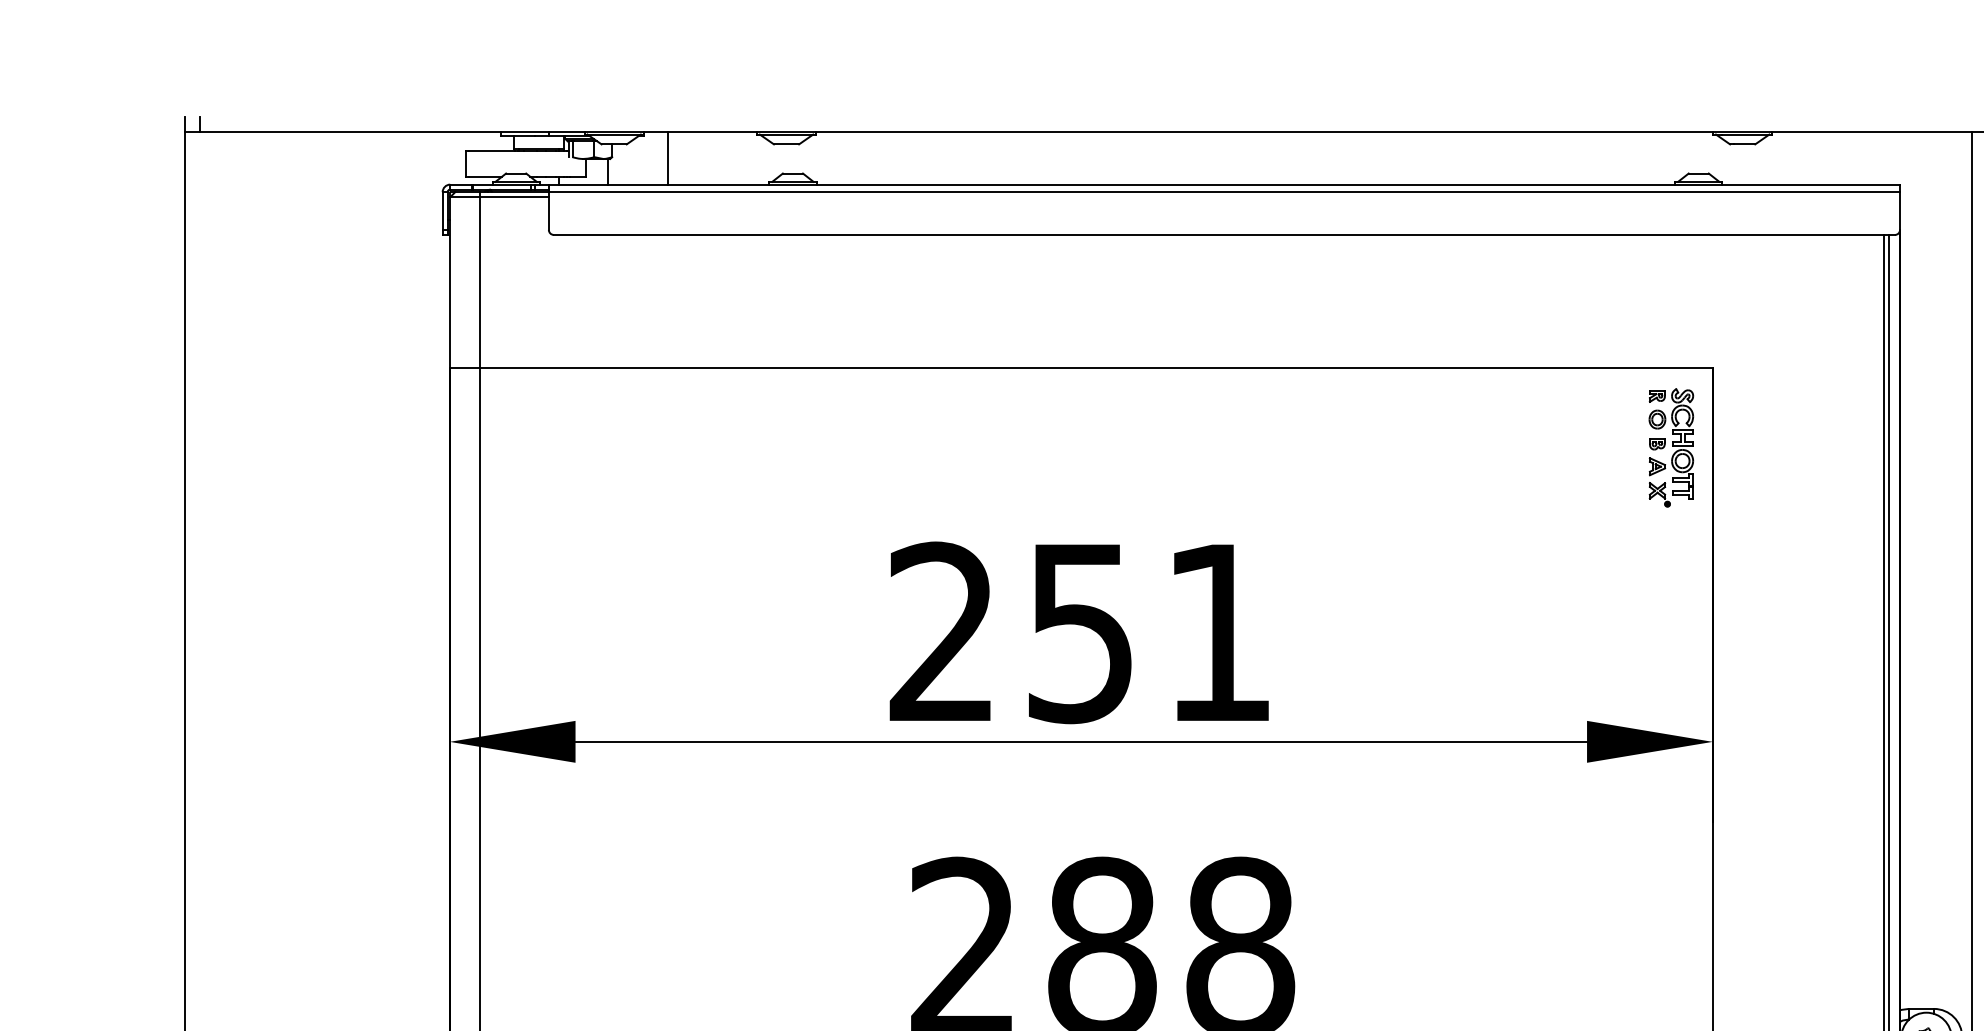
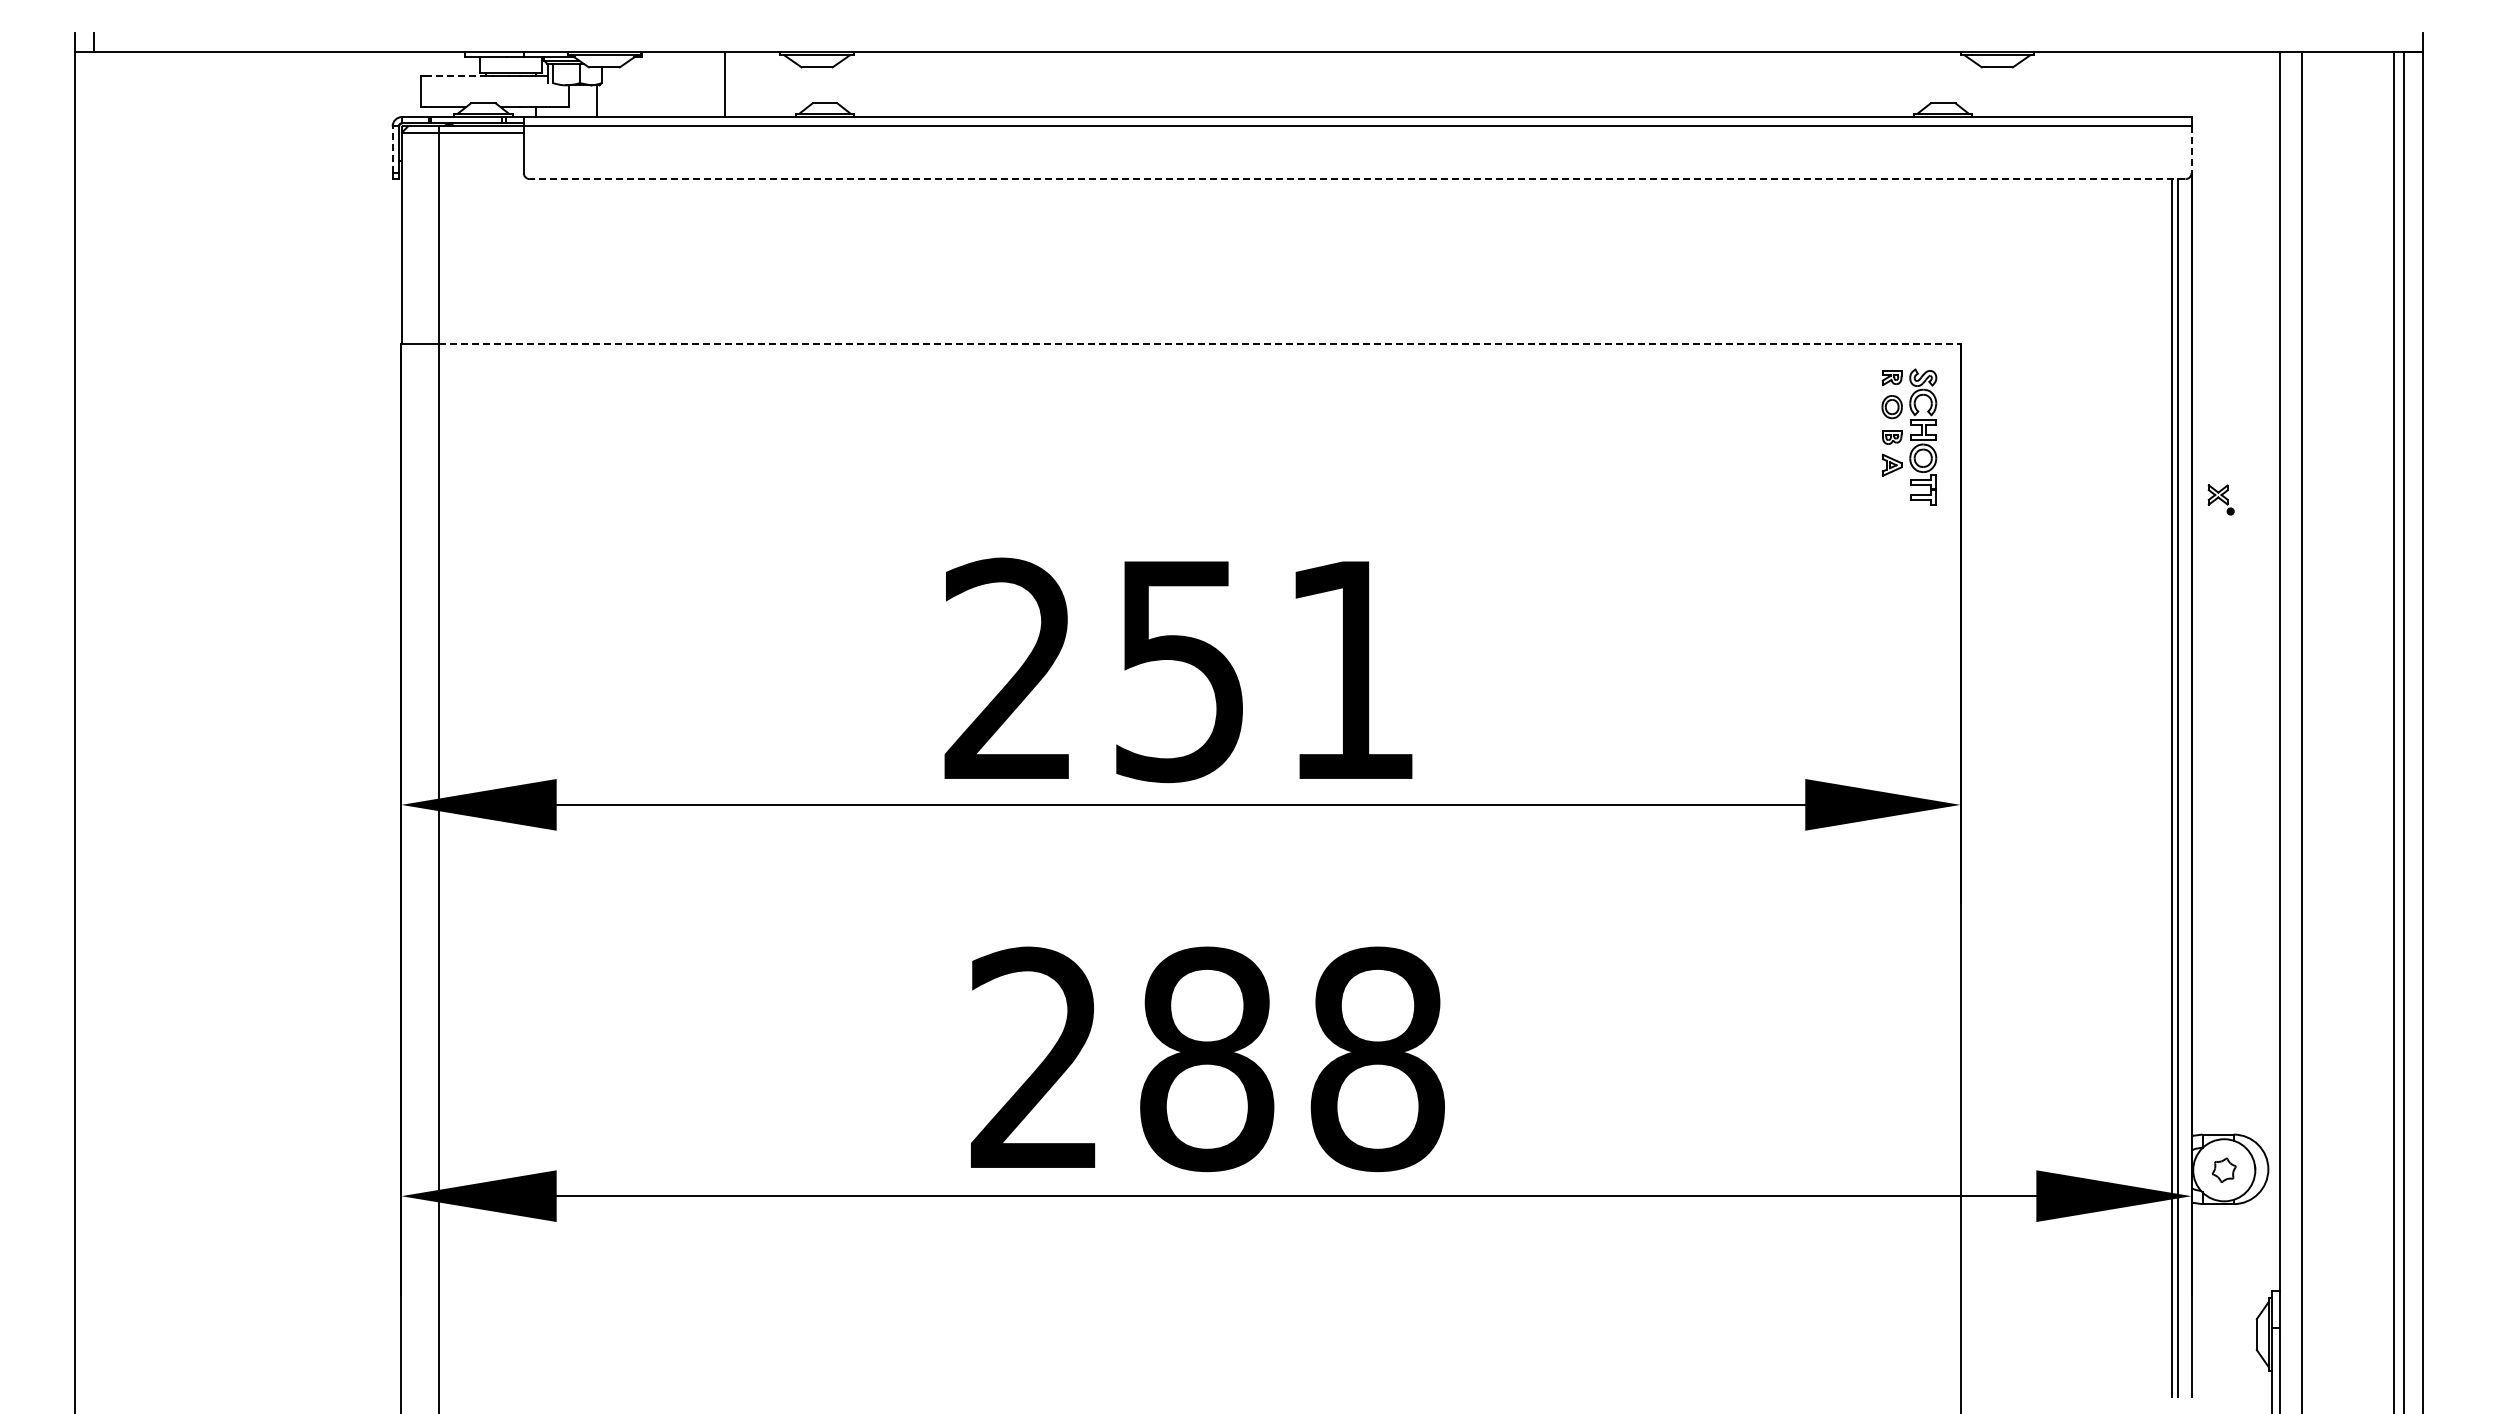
line: (491, 151) -> (453, 76), solid -> dashed
line: (668, 158) -> (725, 84), moved
line: (442, 210) -> (392, 149), solid -> dashed
line: (1899, 211) -> (2191, 150), solid -> dashed
line: (1224, 235) -> (1357, 179), solid -> dashed
line: (1096, 368) -> (1199, 343), solid -> dashed
part: (1659, 494) -> (2220, 499), moved

